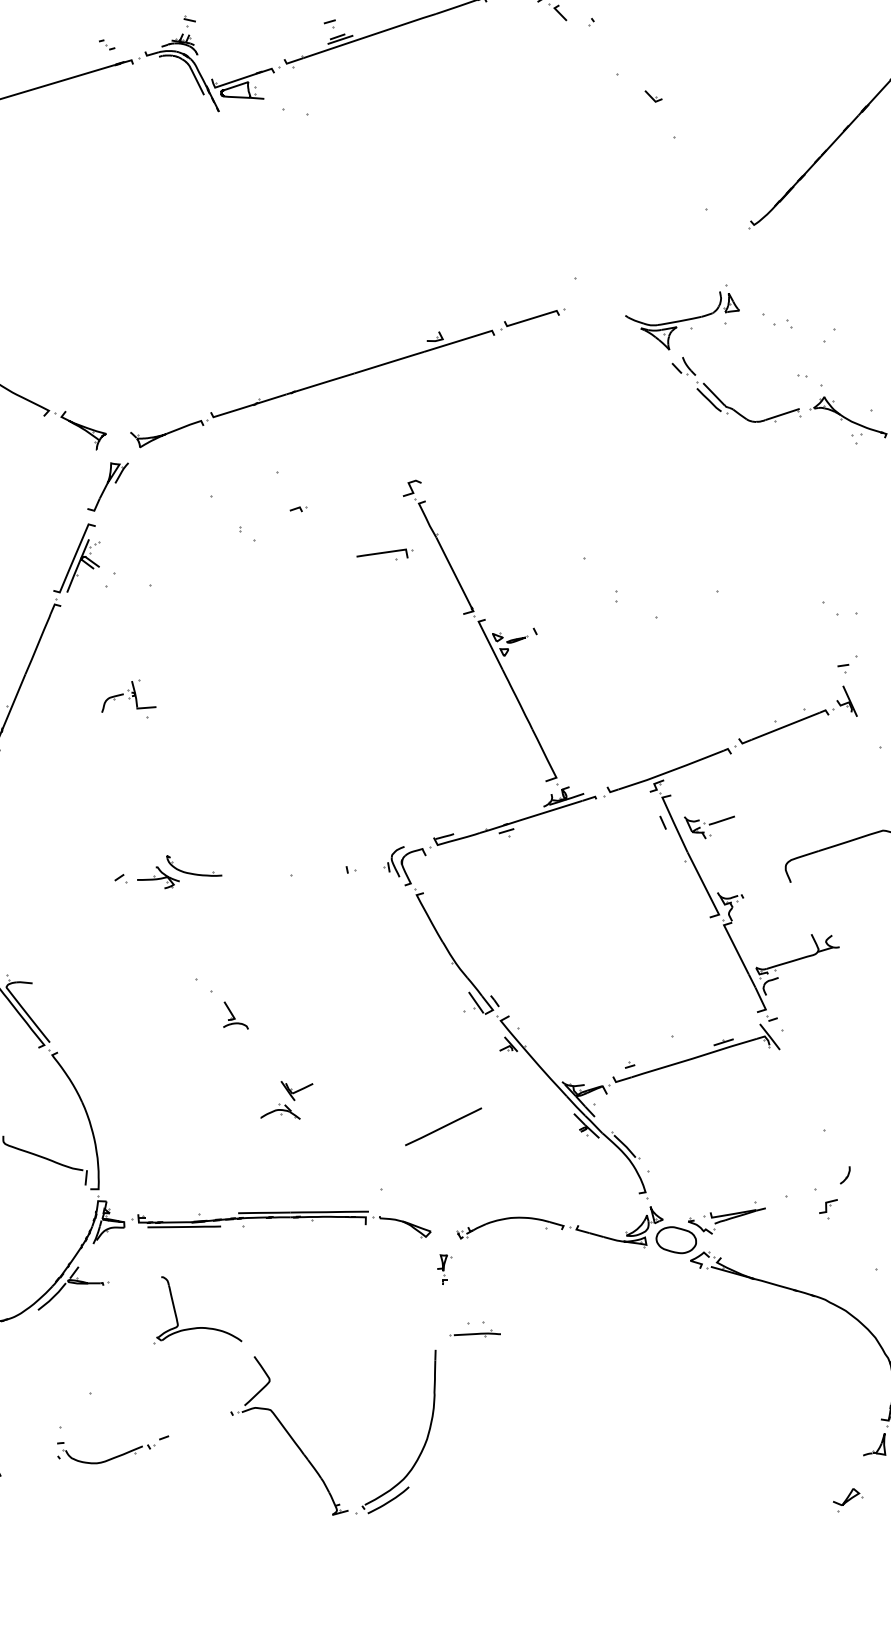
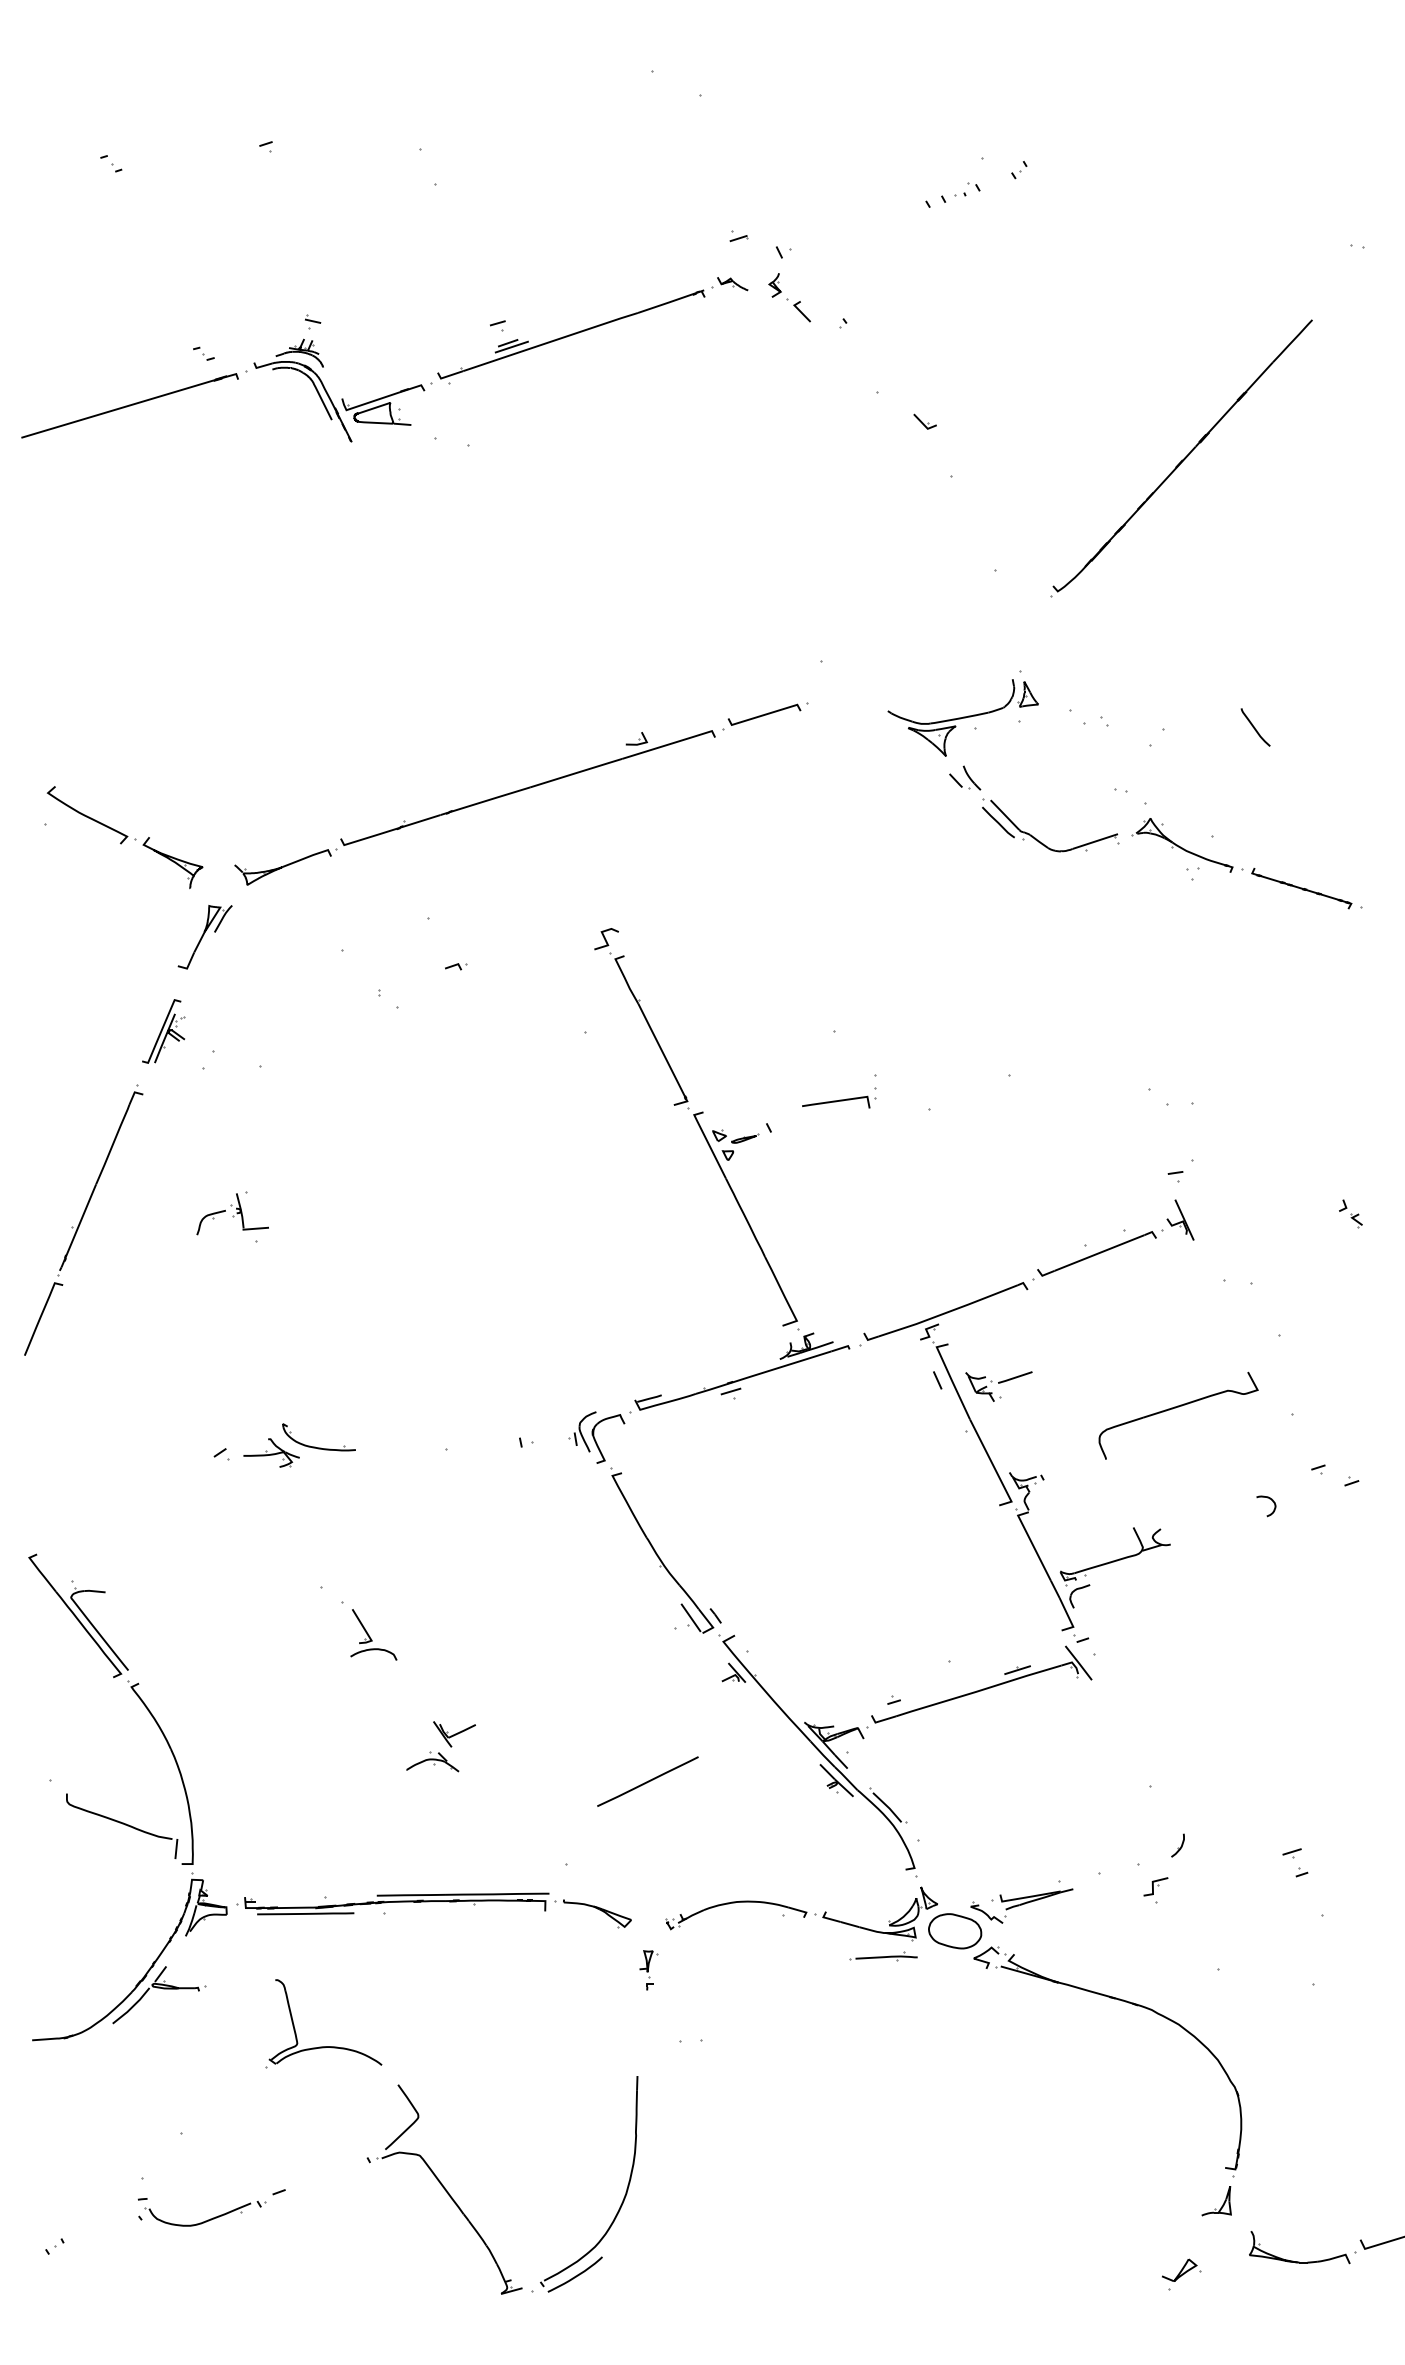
part: (384, 553) -> (839, 1101), moved
part: (76, 558) -> (163, 1031), size x0.7
part: (235, 1015) -> (373, 1634), size x1.4
part: (475, 1333) -> (883, 1956), moved

